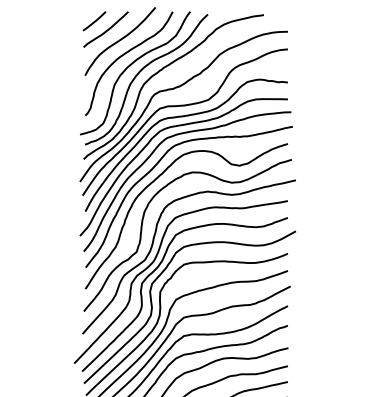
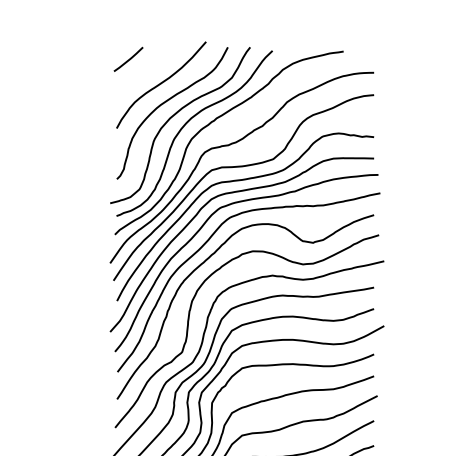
curve: (105, 30) -> (142, 71), removed

